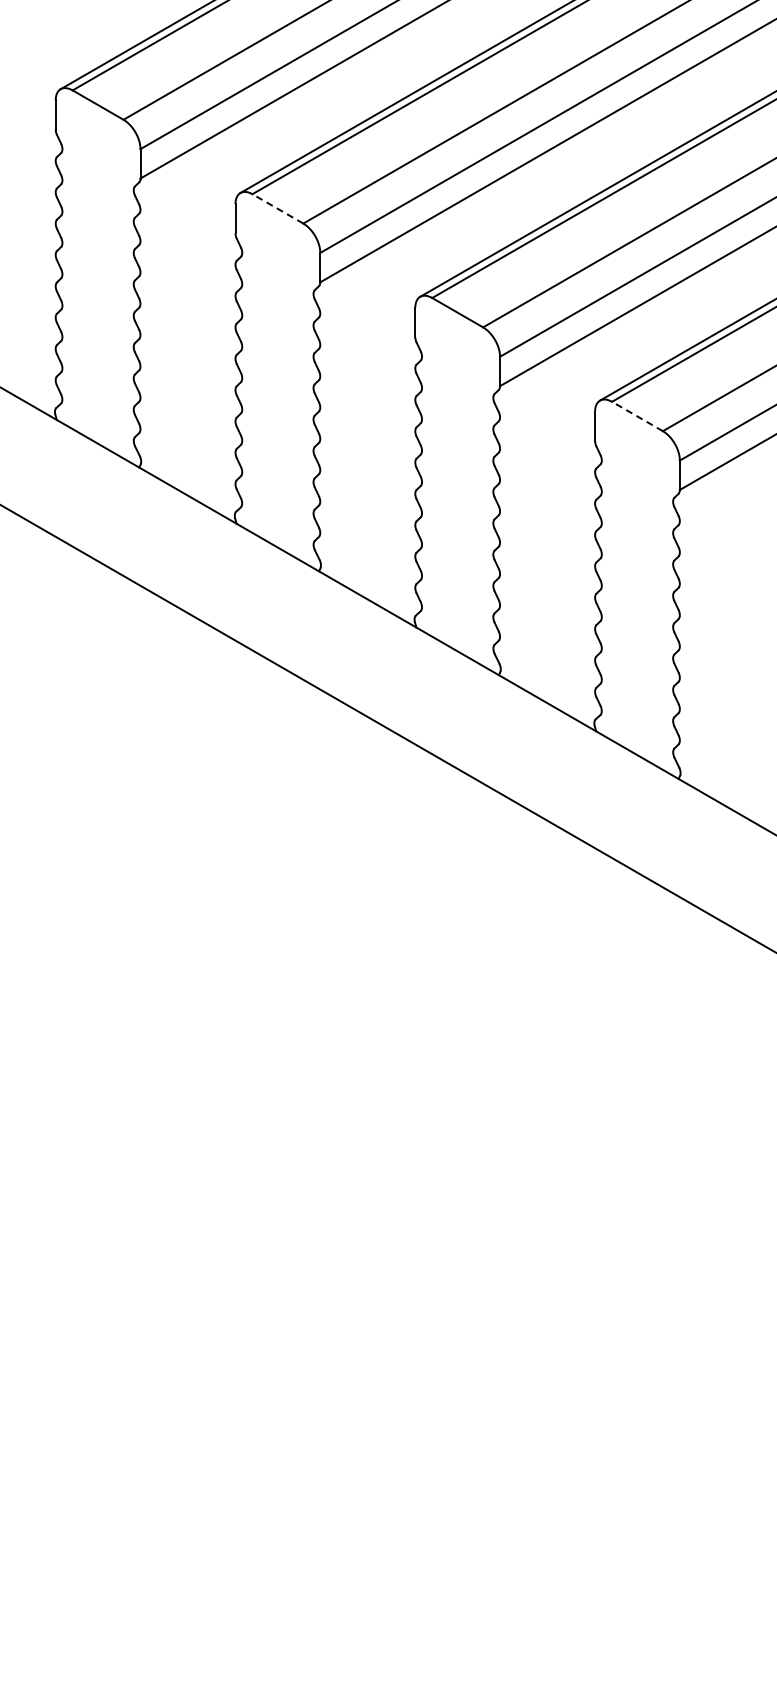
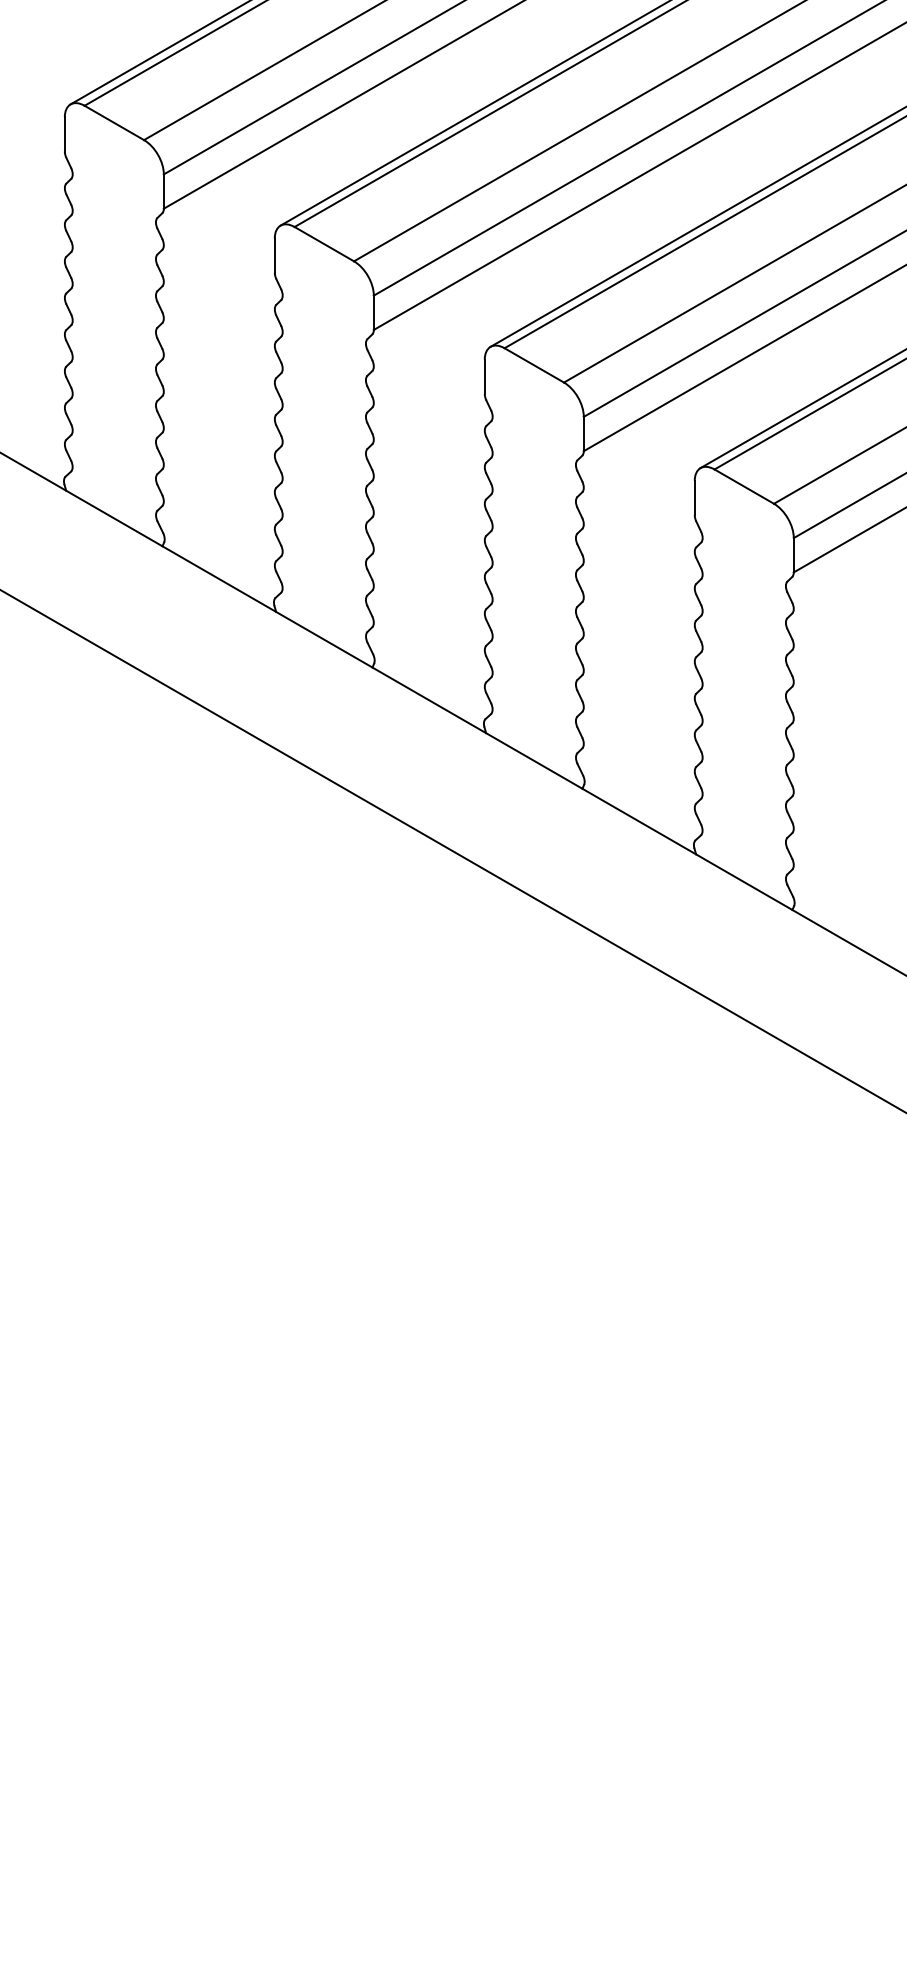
line: (277, 208) -> (323, 243), dashed -> solid
line: (637, 416) -> (744, 486), dashed -> solid

